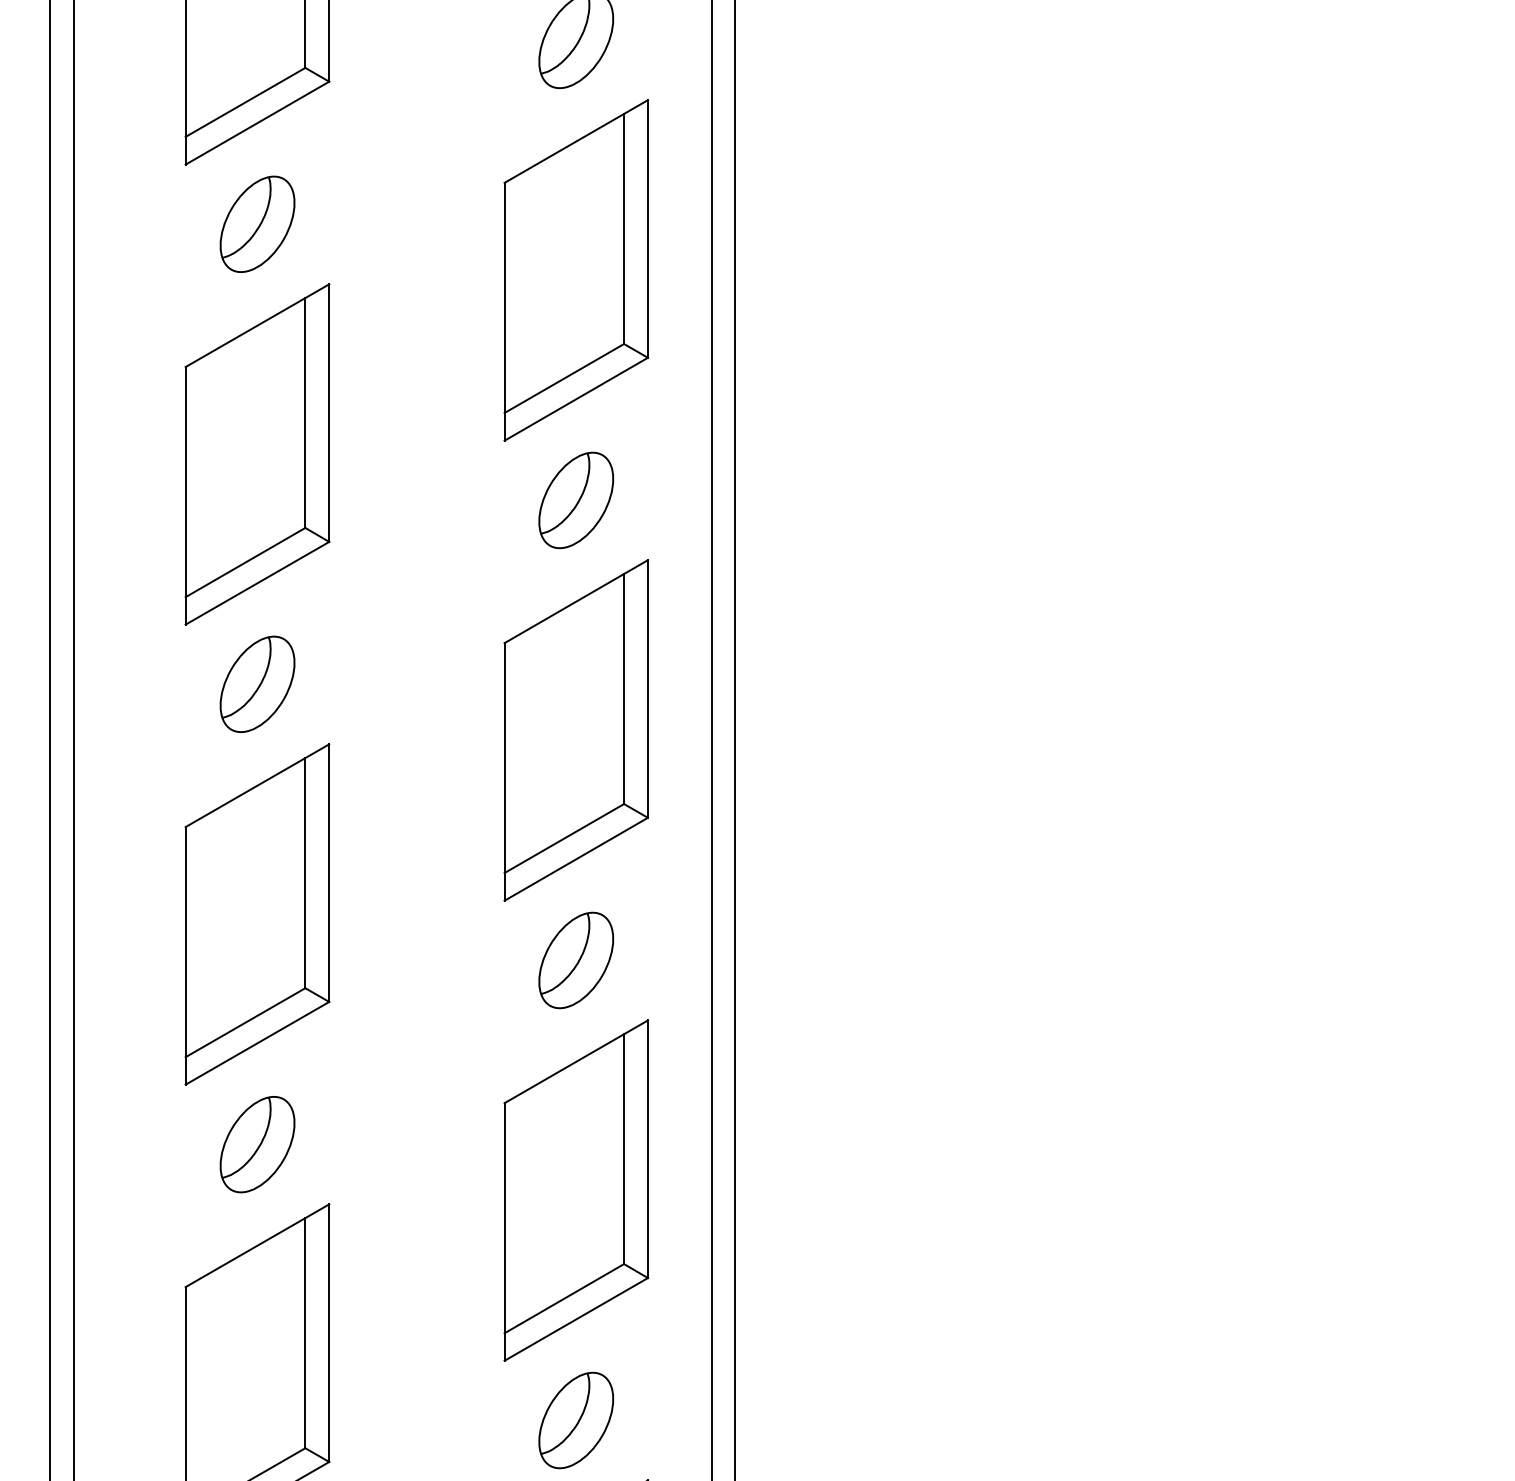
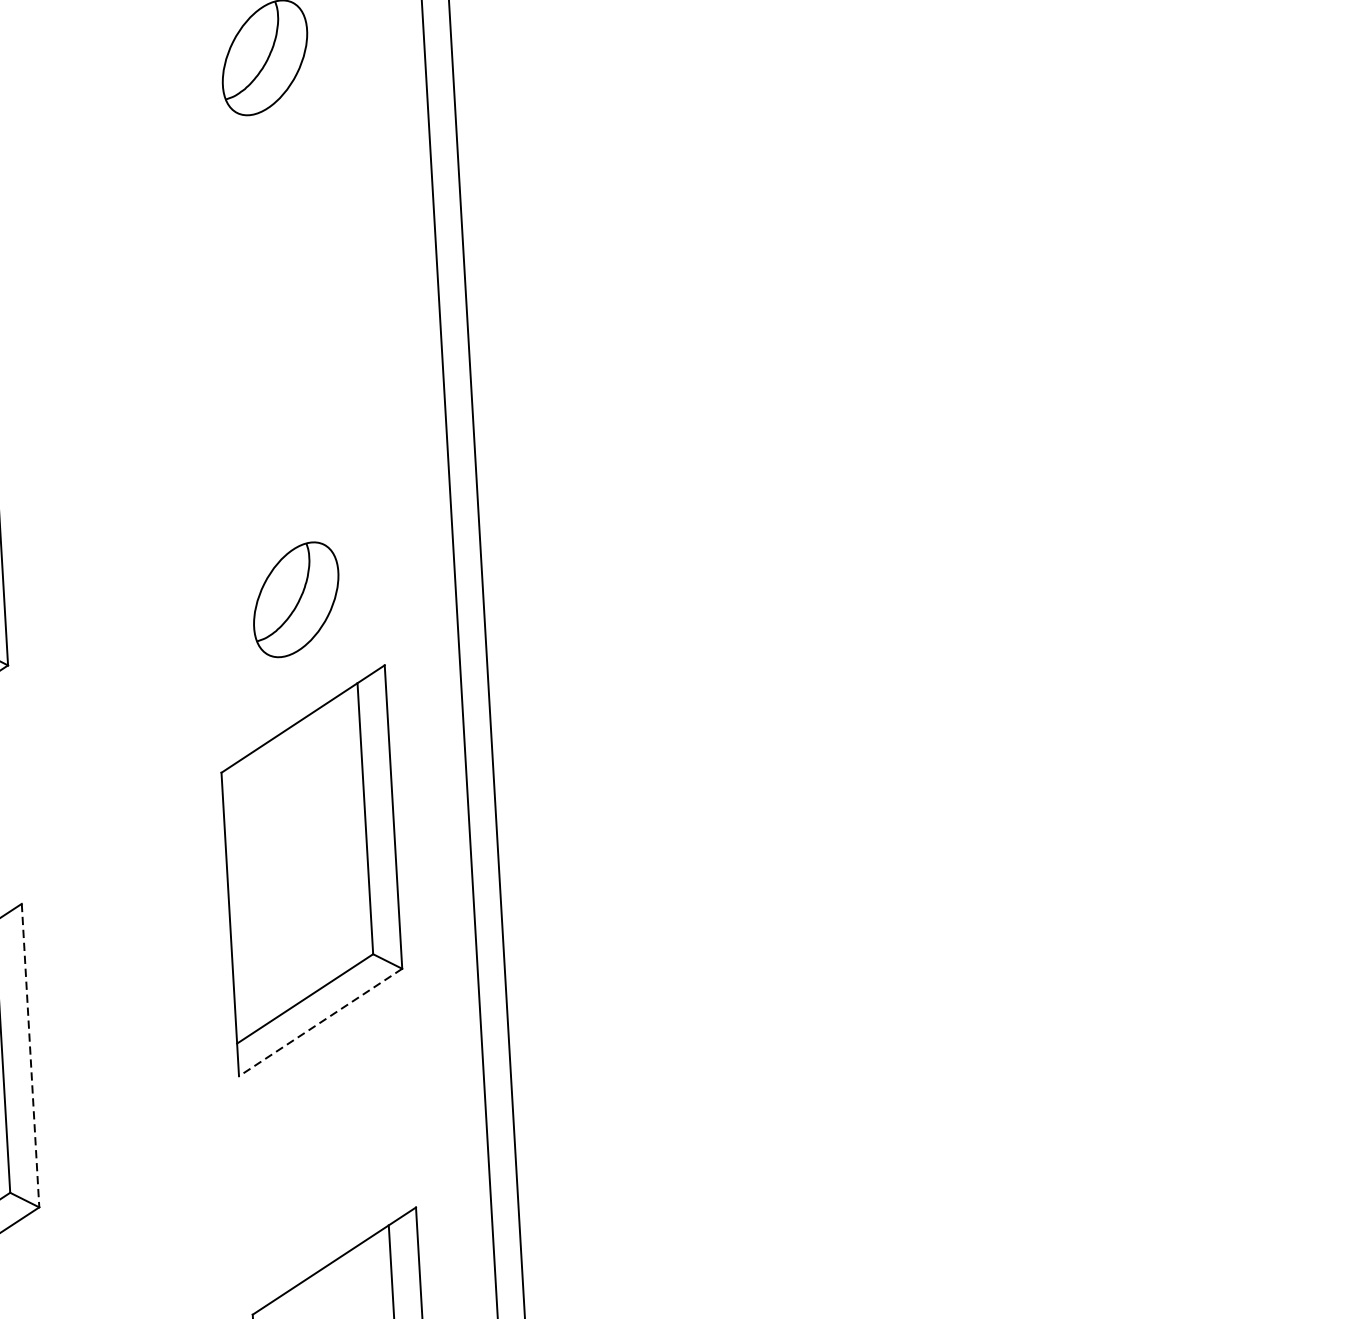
part: (575, 270) -> (279, 328), removed
line: (576, 859) -> (320, 1022), solid -> dashed
line: (329, 873) -> (30, 1056), solid -> dashed
part: (575, 960) -> (326, 1141), removed

